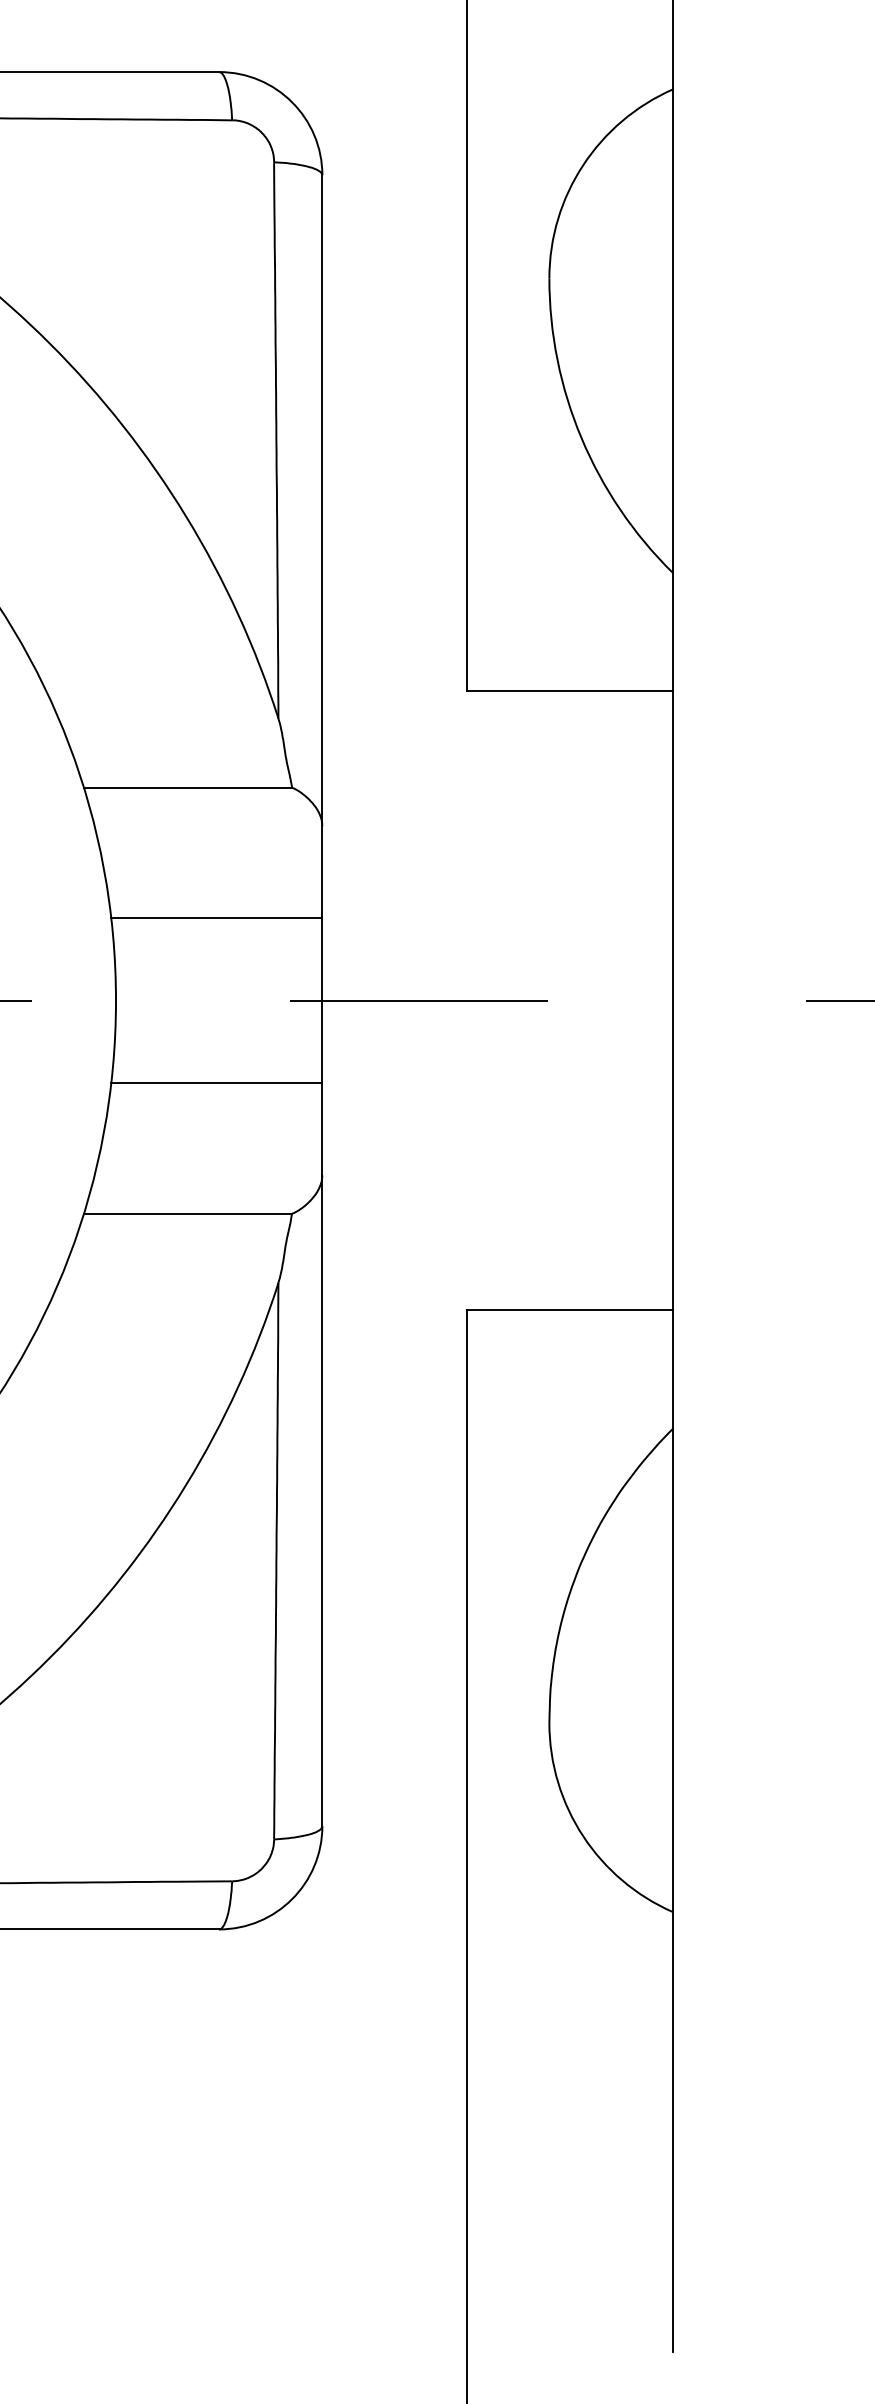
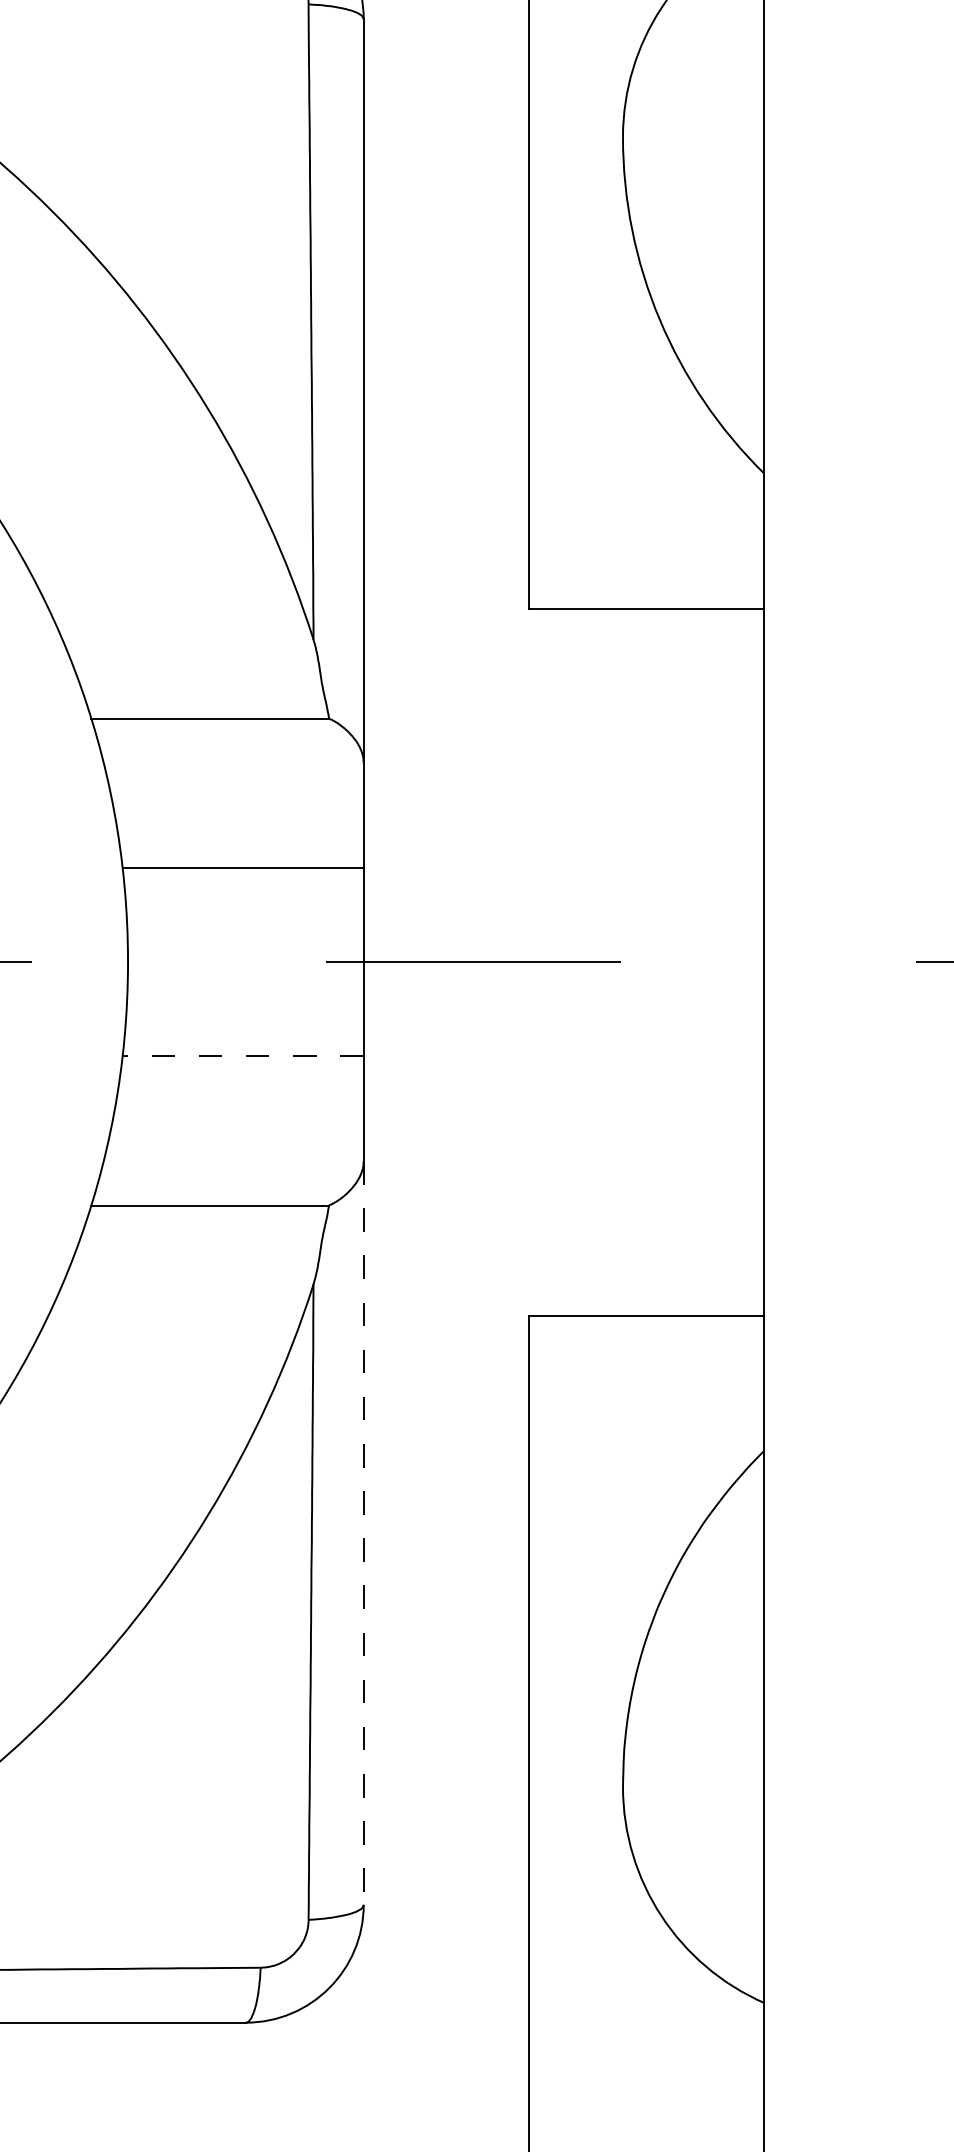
line: (216, 1083) -> (242, 1056), solid -> dashed
line: (322, 1500) -> (363, 1532), solid -> dashed

